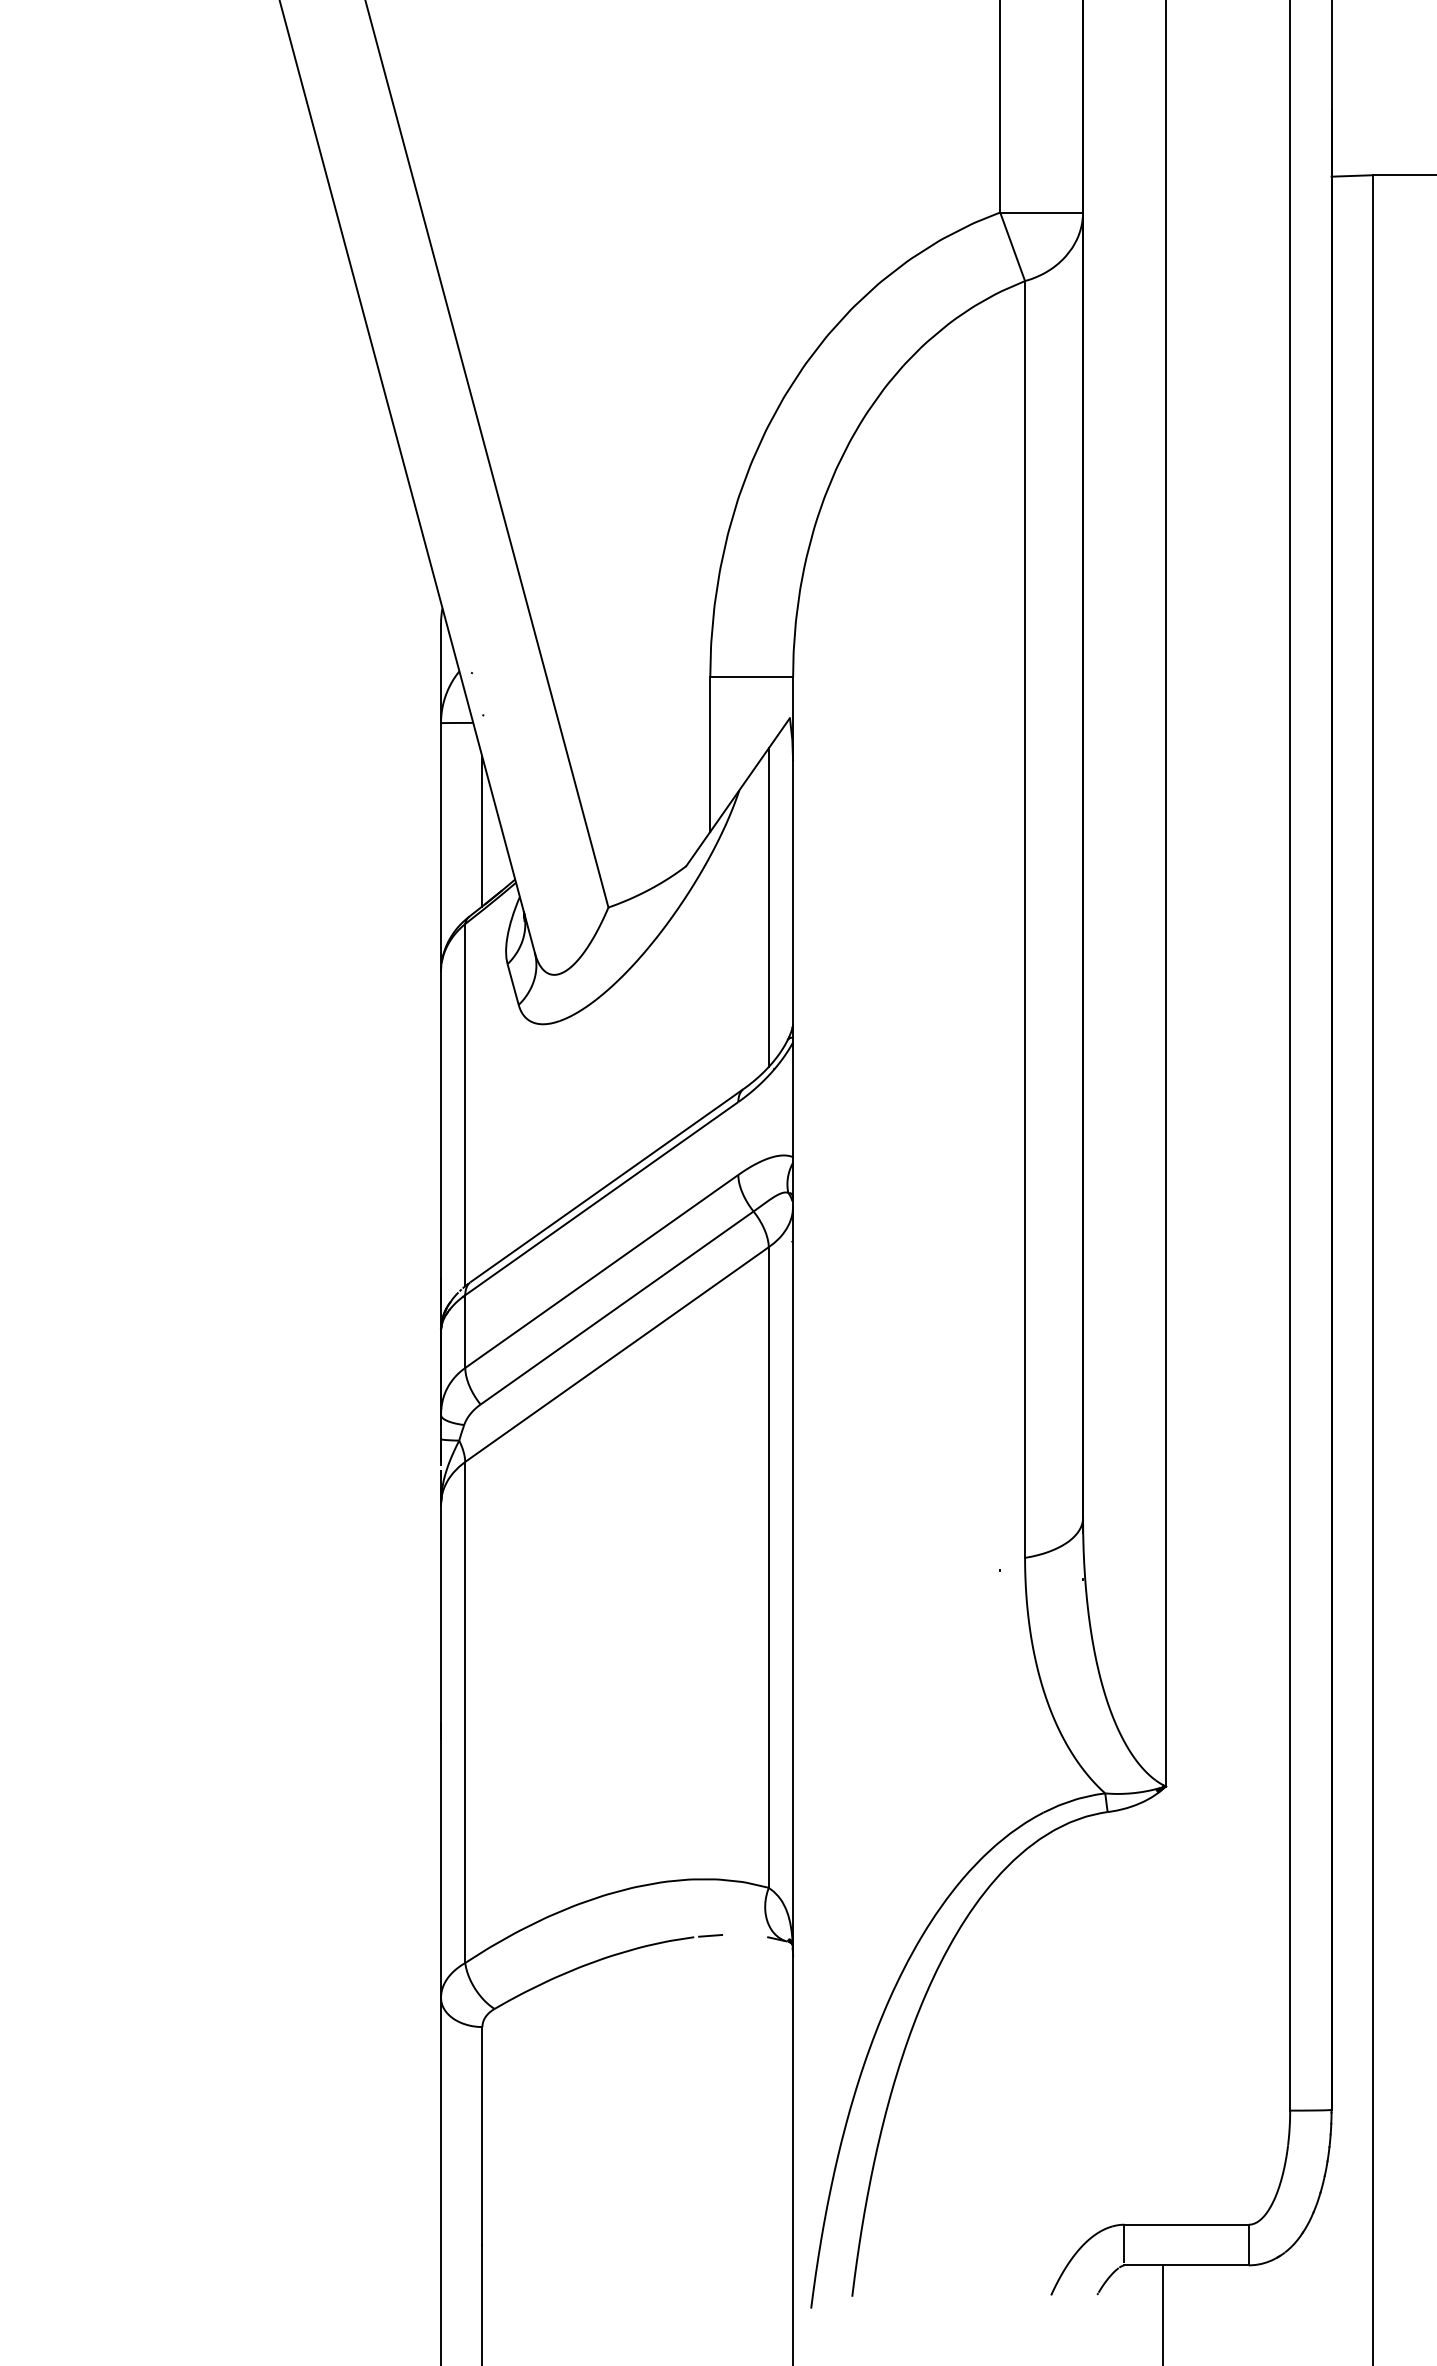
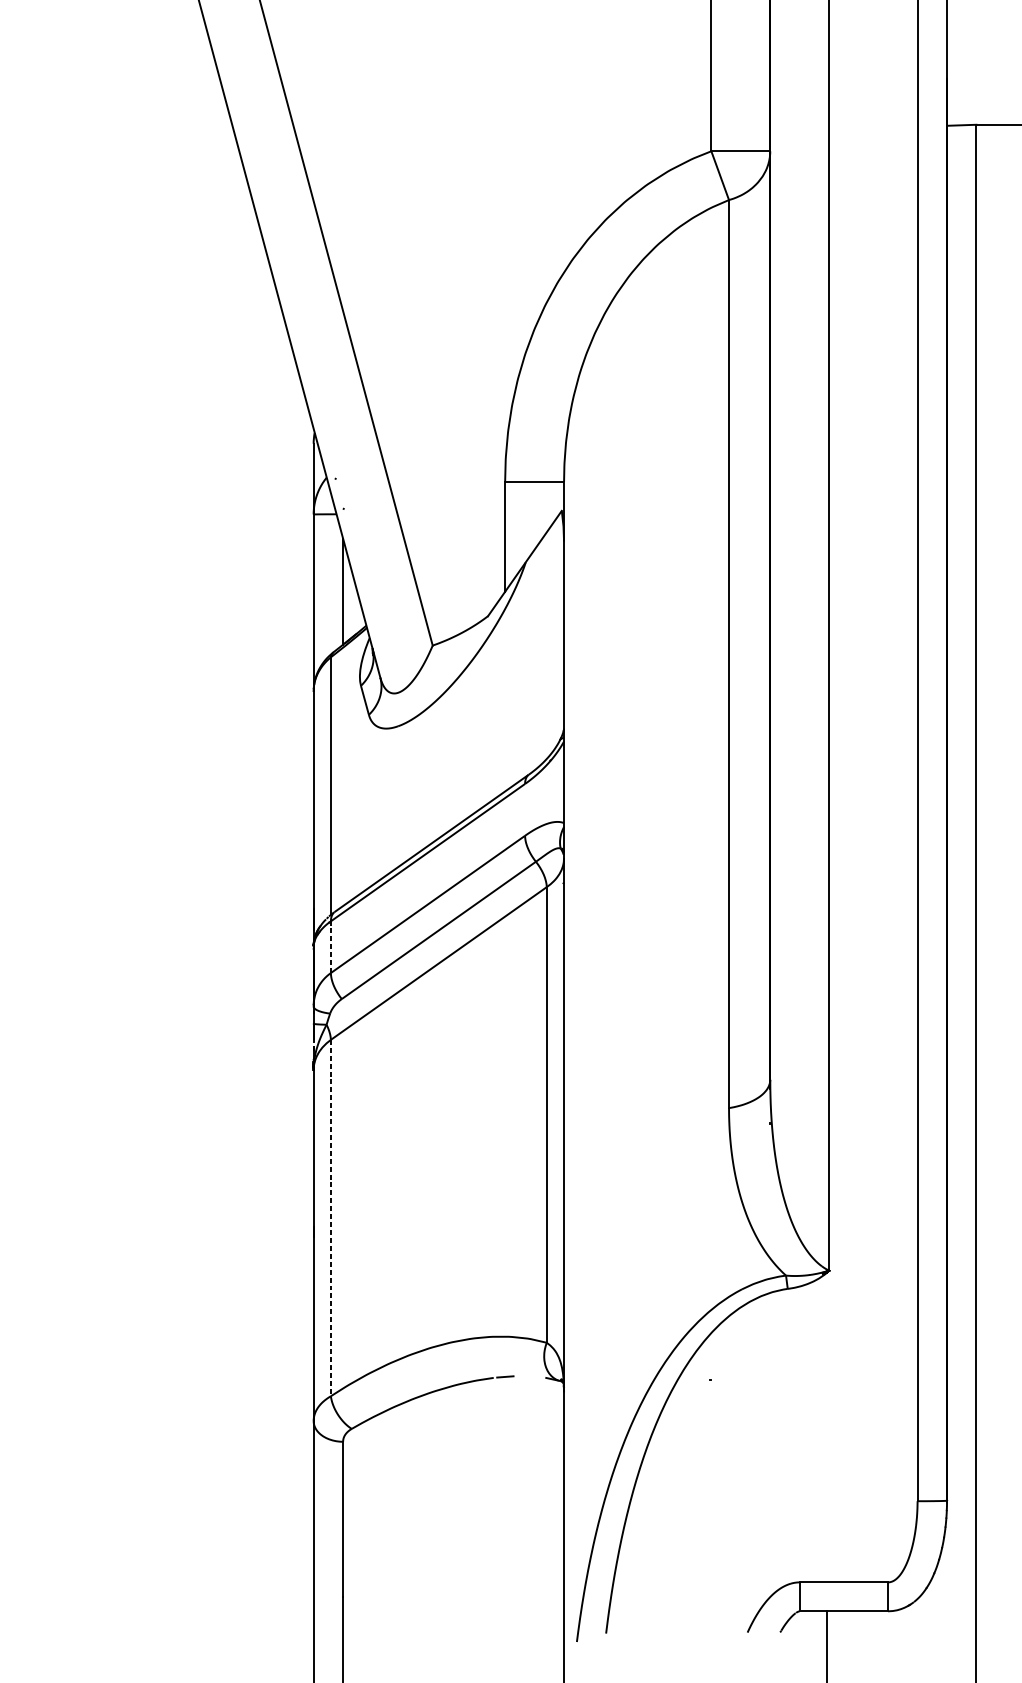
line: (768, 907) -> (546, 645), removed
line: (465, 1331) -> (331, 947), solid -> dashed
line: (465, 1712) -> (331, 1218), solid -> dashed

